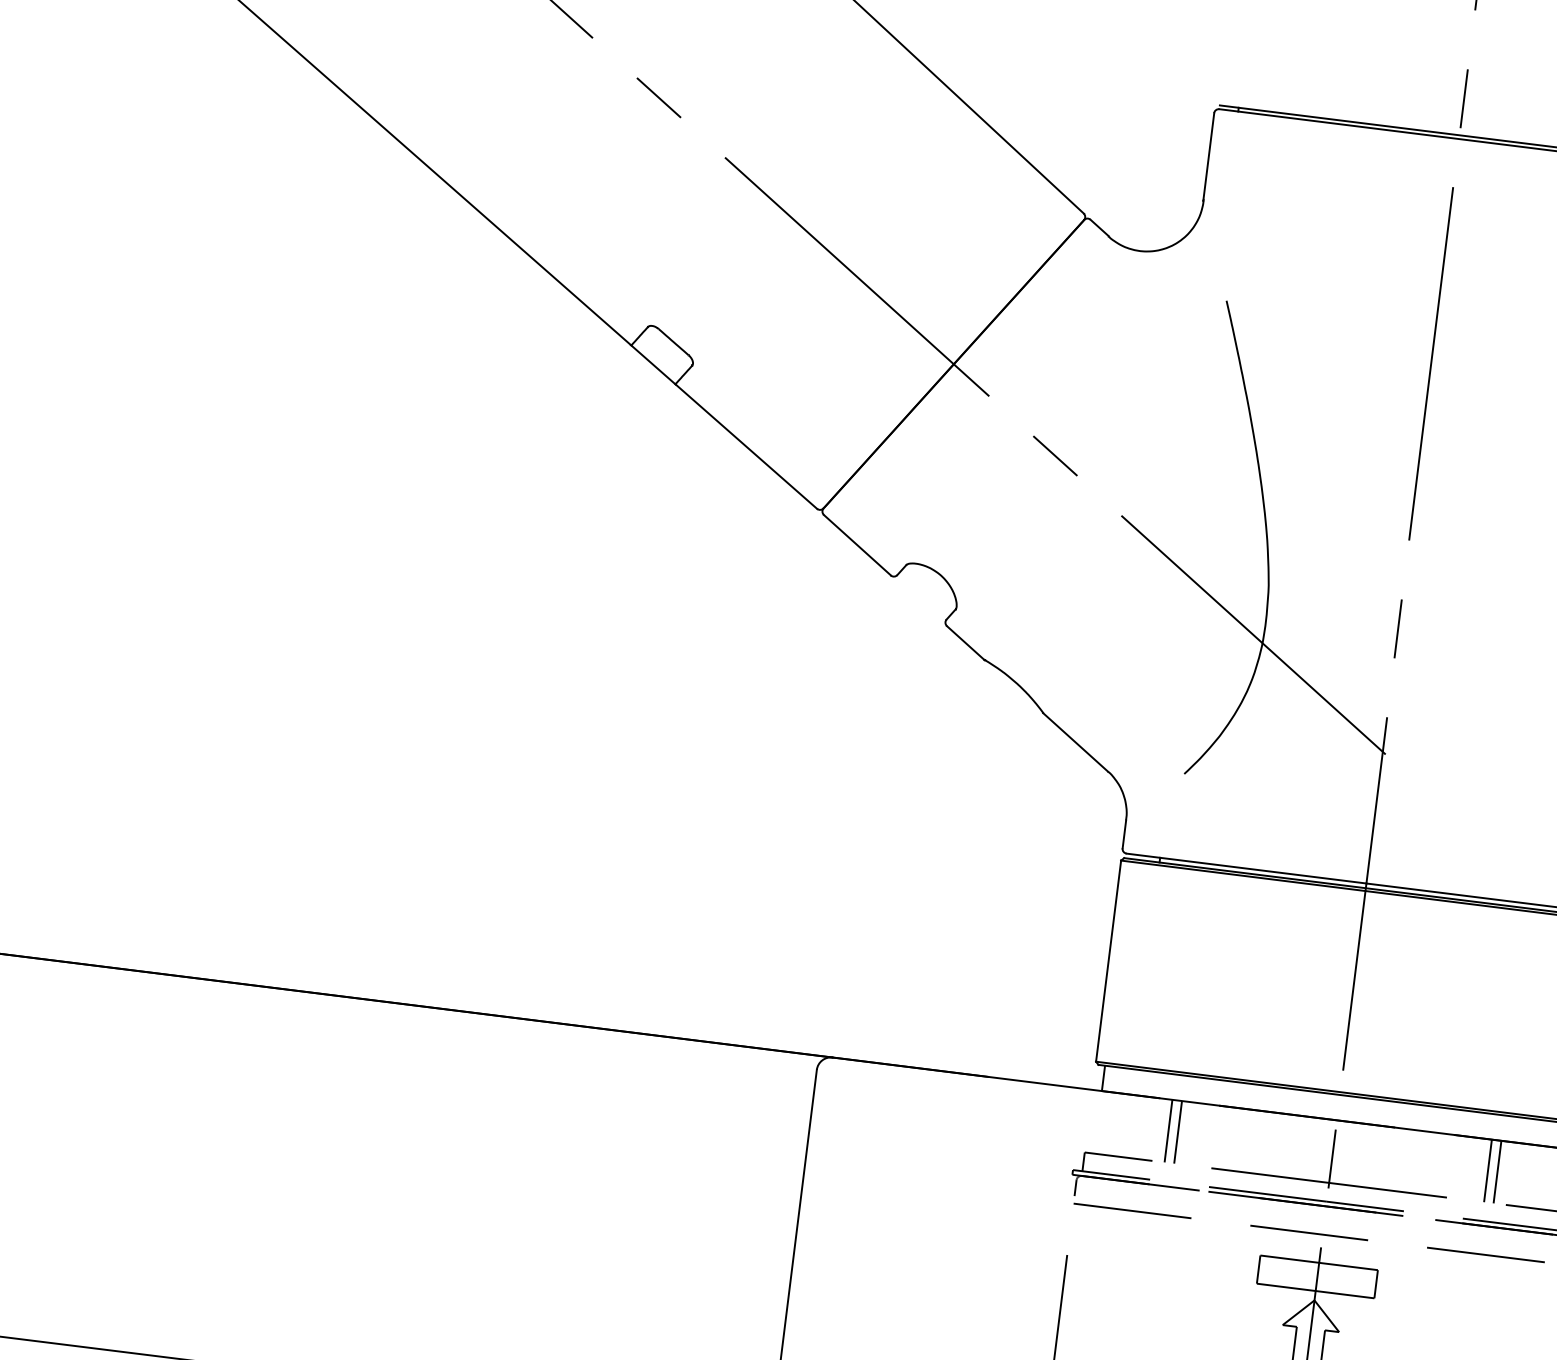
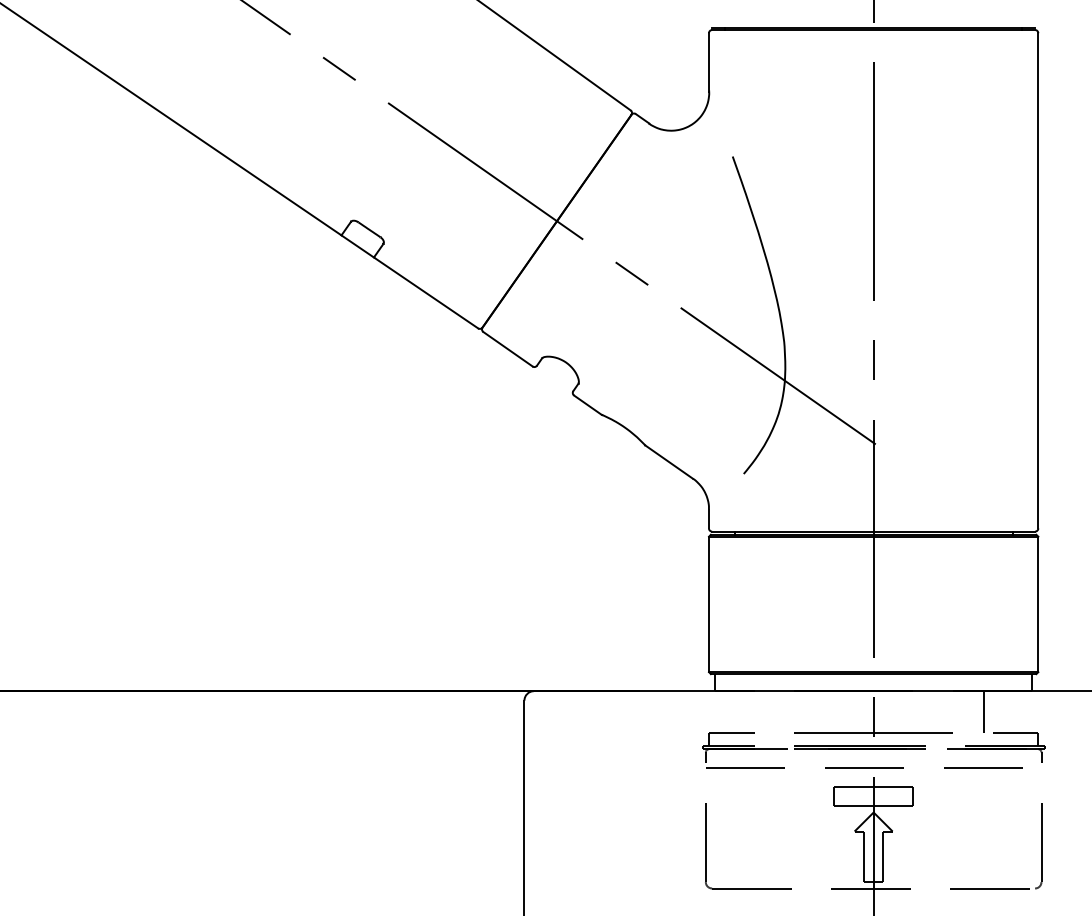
line: (1167, 1131) -> (762, 712), removed
line: (1178, 1132) -> (769, 712), removed
line: (1488, 1171) -> (978, 712), removed

